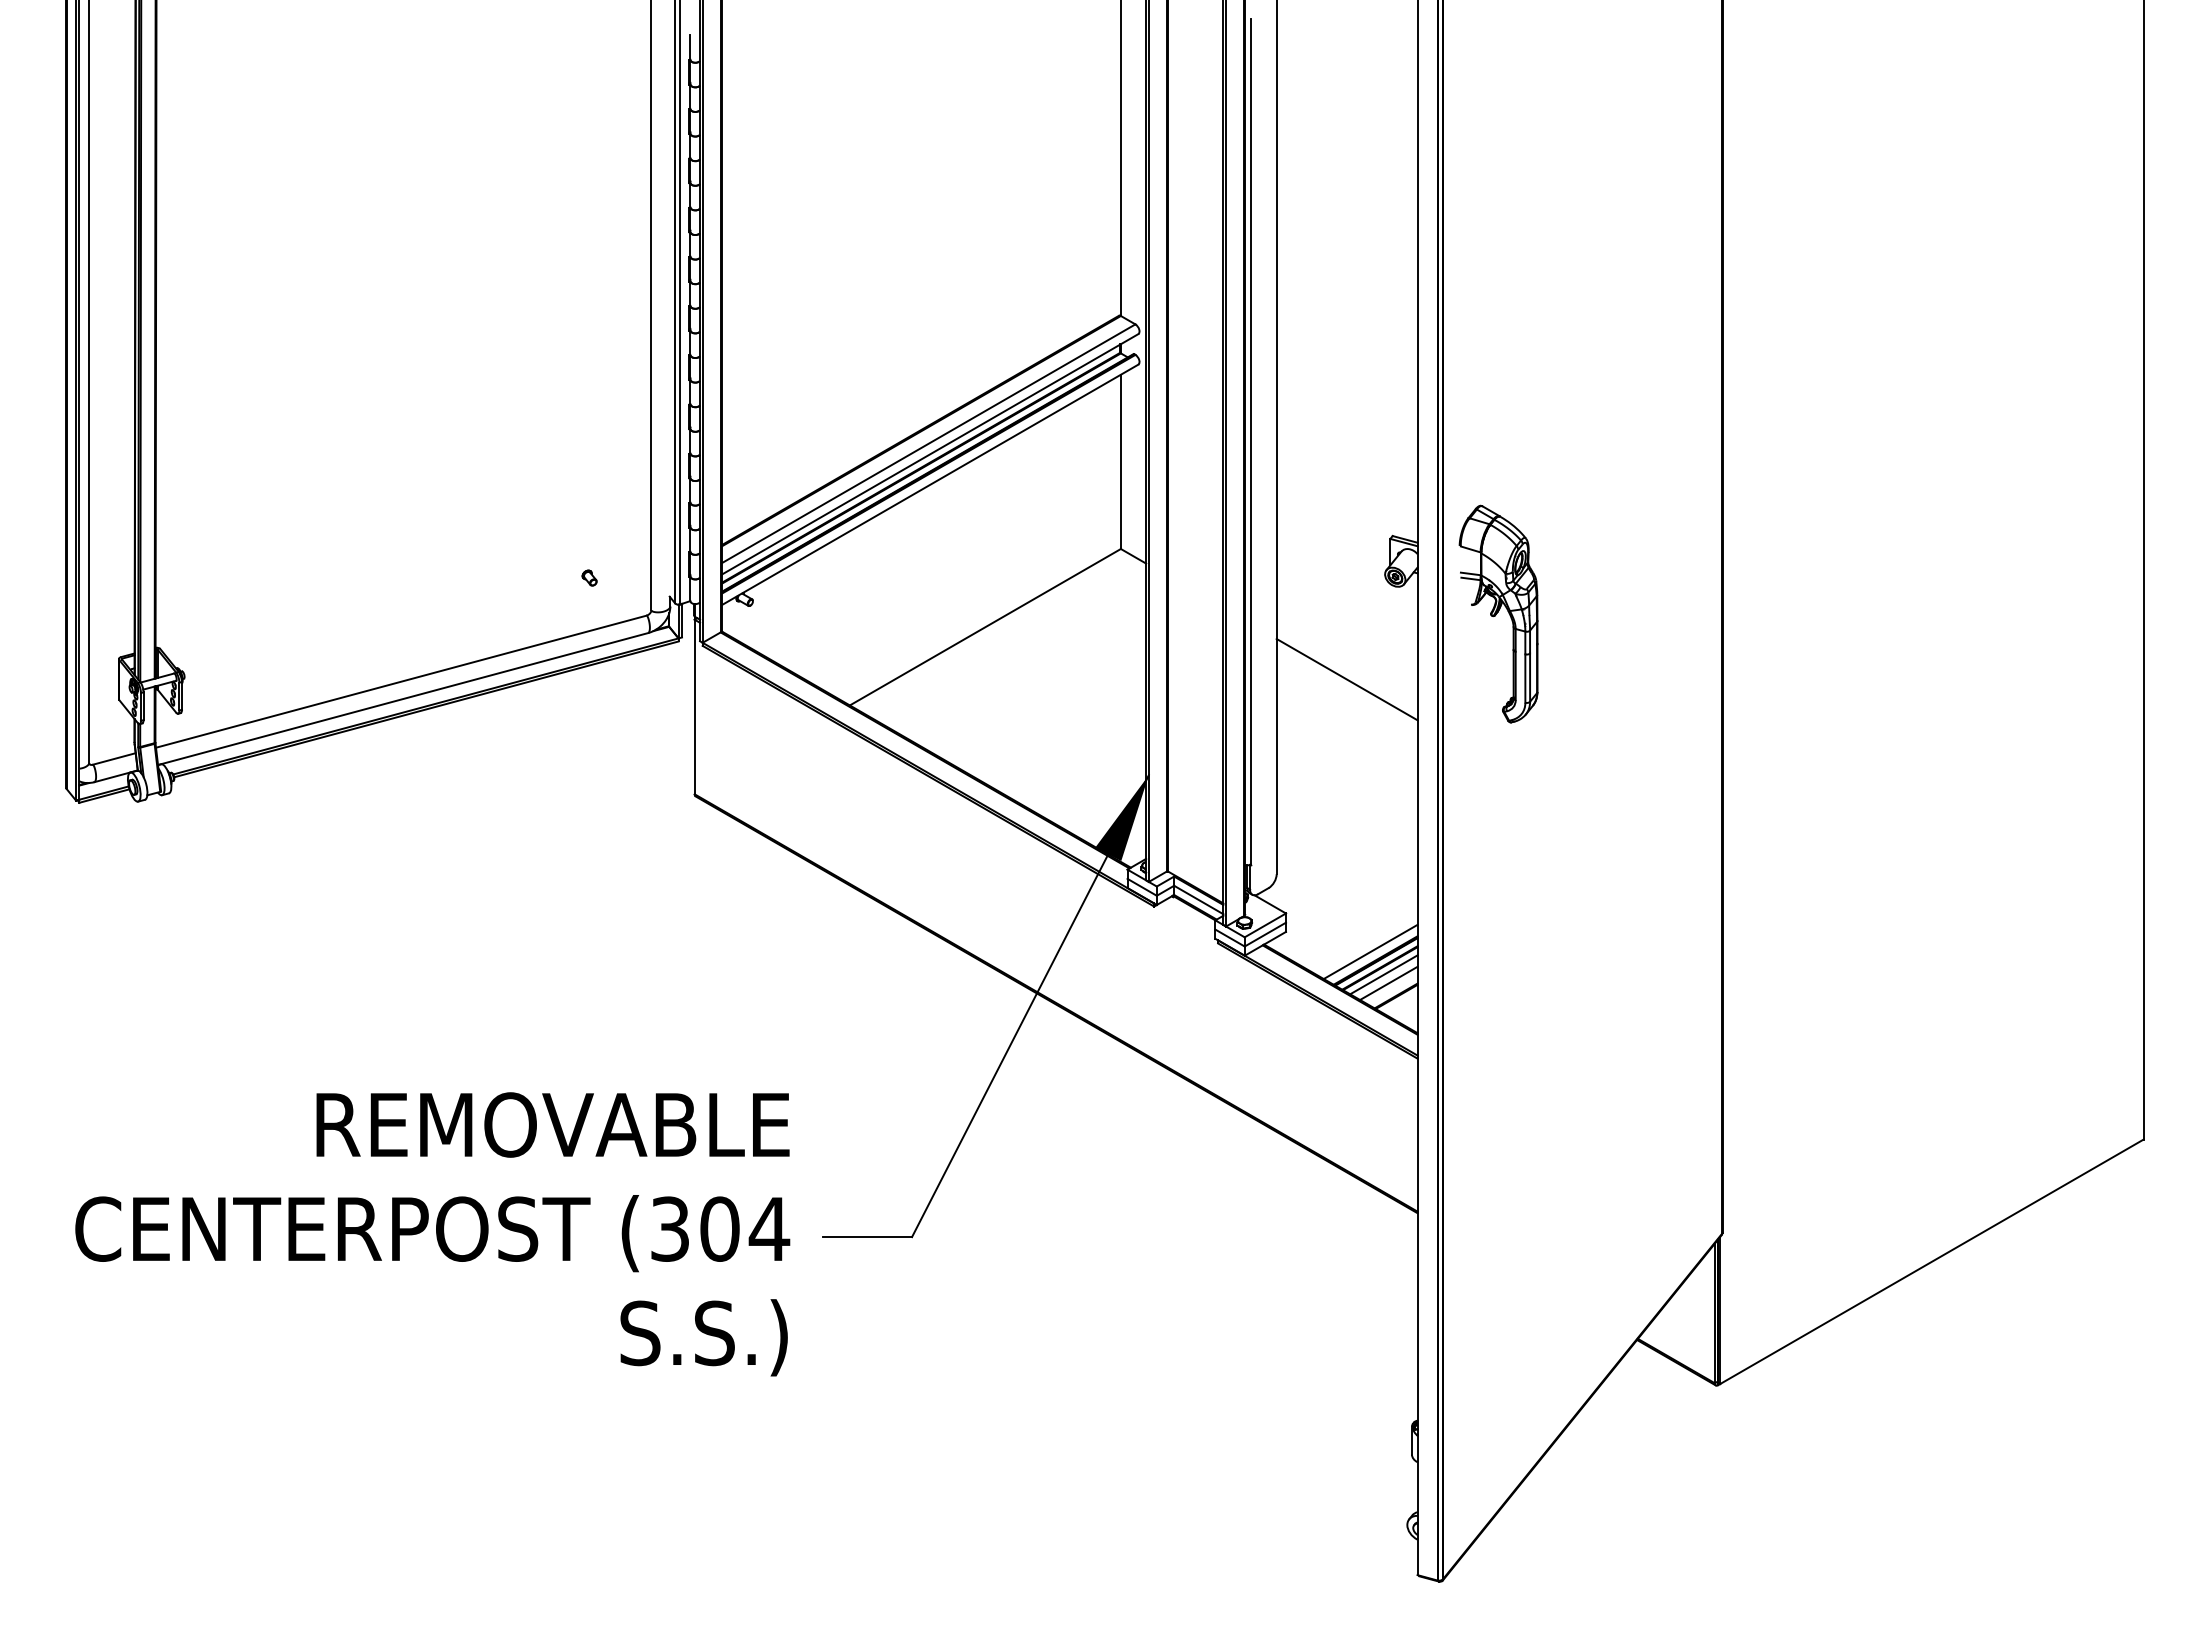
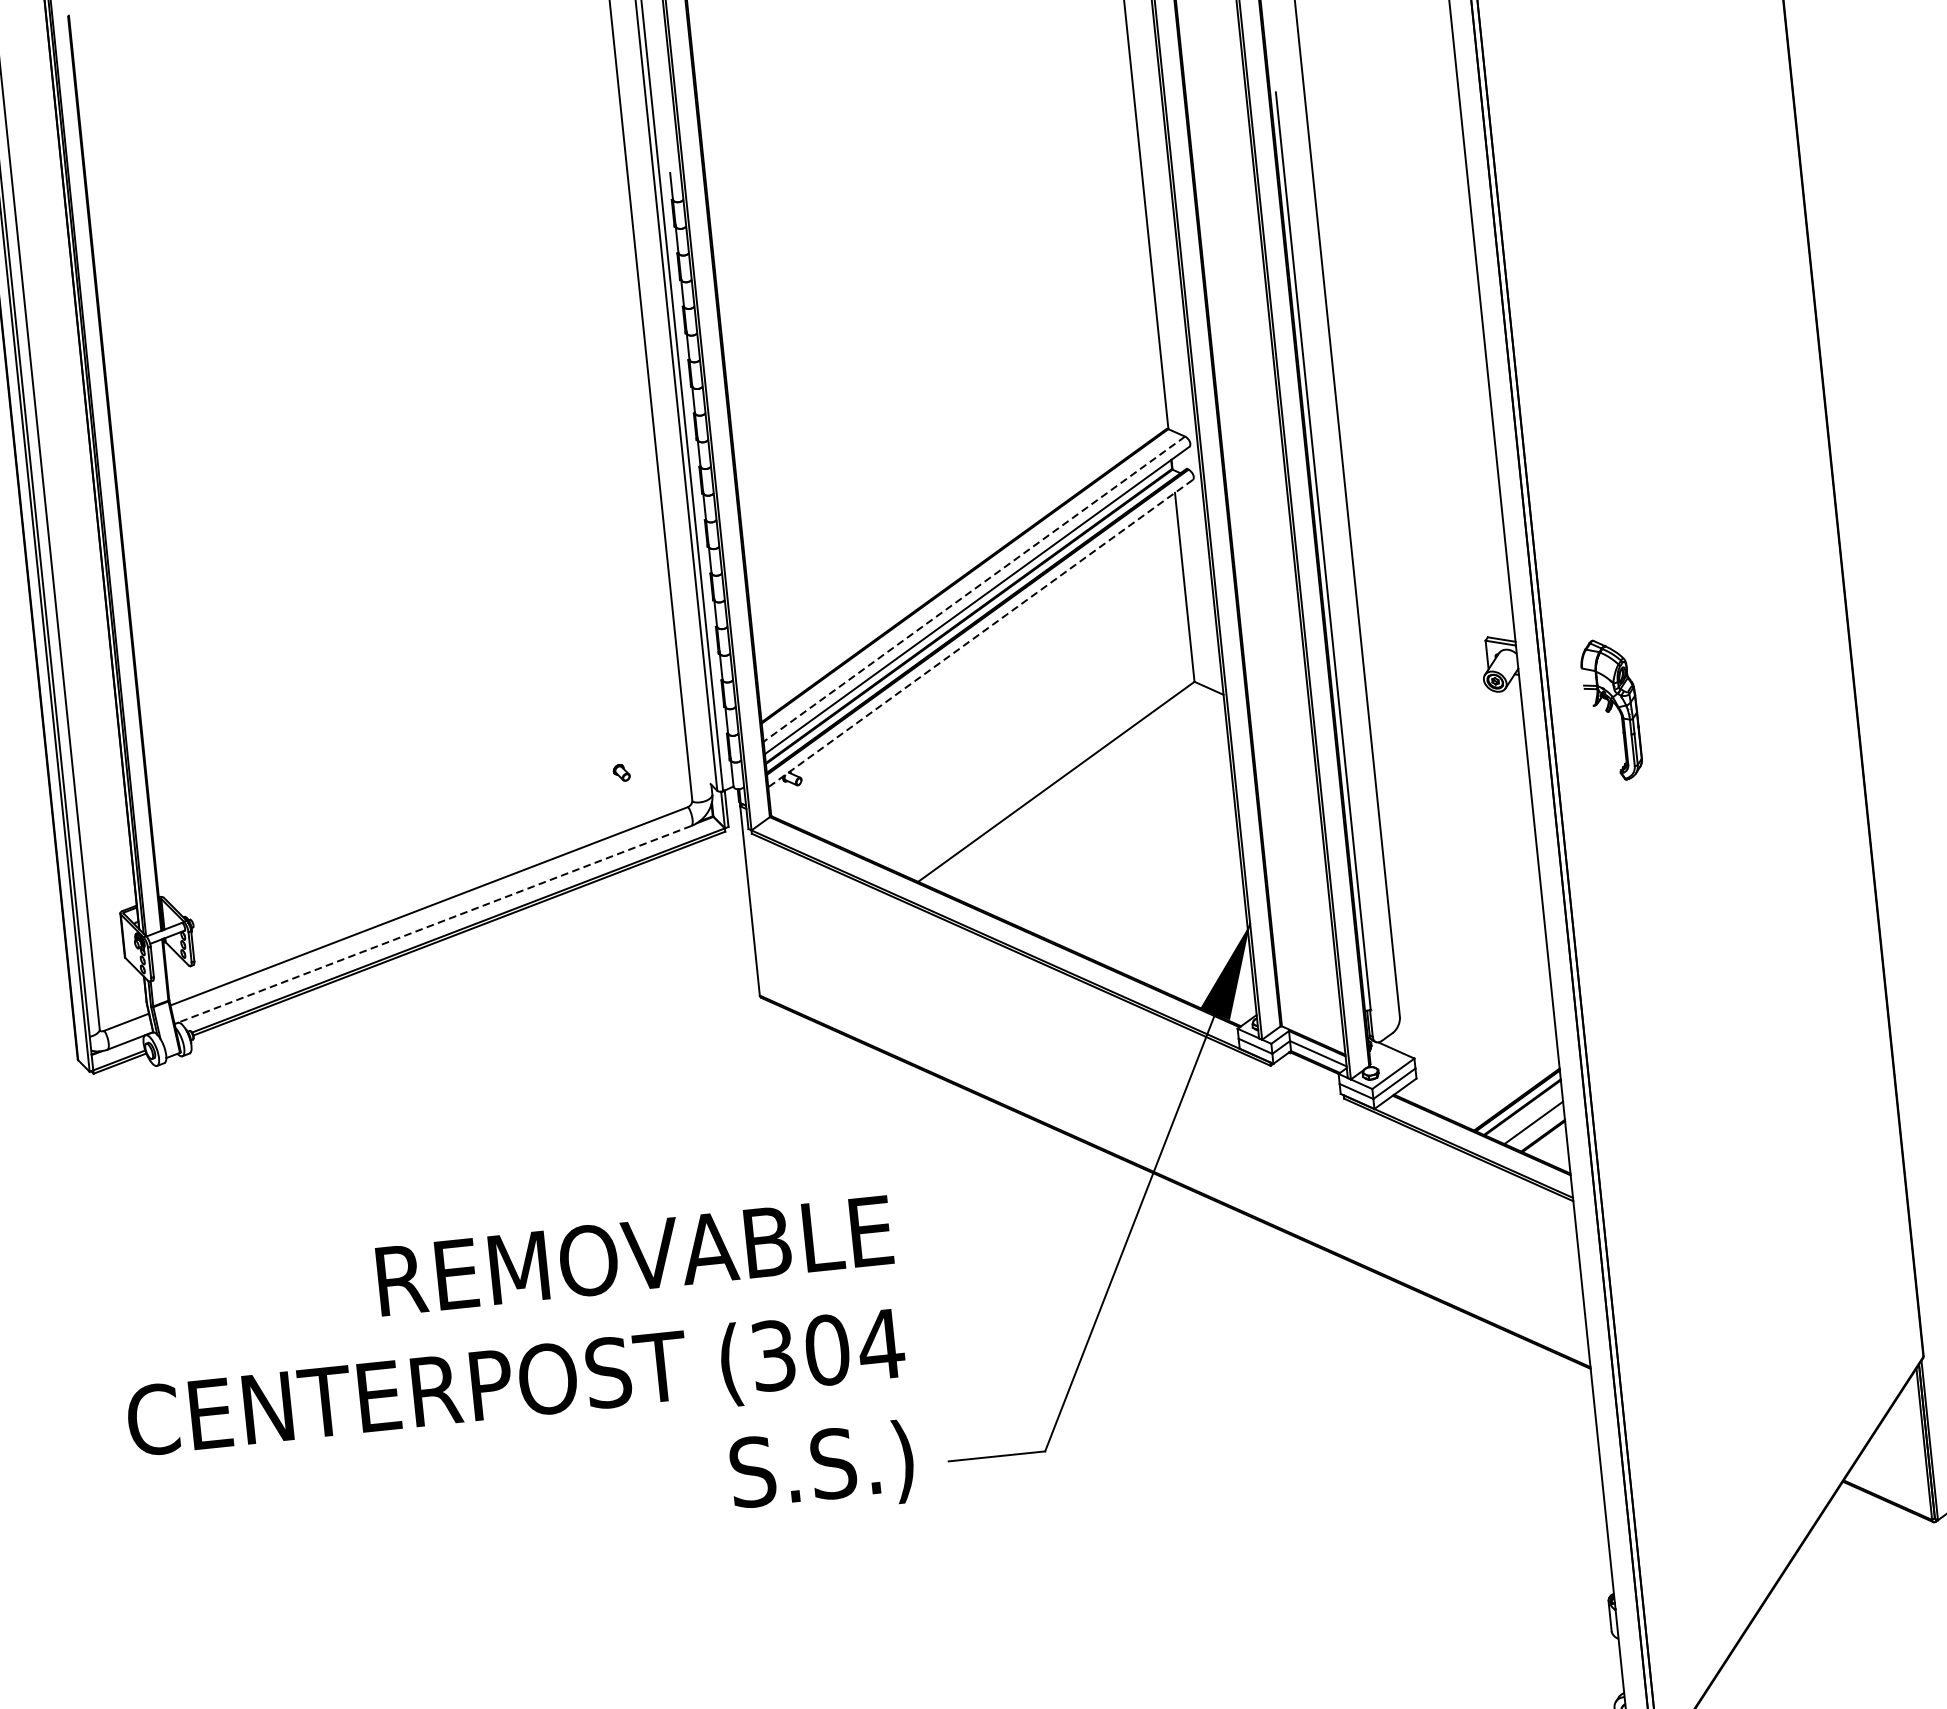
line: (928, 443) -> (974, 588), solid -> dashed
line: (929, 485) -> (979, 634), solid -> dashed
part: (1498, 613) -> (1611, 709), size x0.6
line: (1346, 679) -> (1453, 798), removed
line: (403, 699) -> (433, 925), solid -> dashed
line: (1370, 951) -> (1510, 1090), removed
line: (1383, 974) -> (1526, 1113), removed
text: (432, 1234) -> (516, 1388), moved

